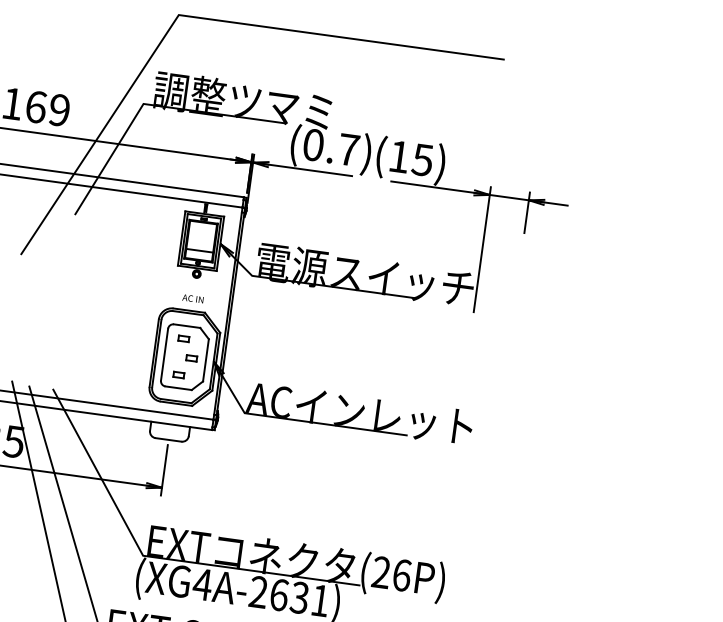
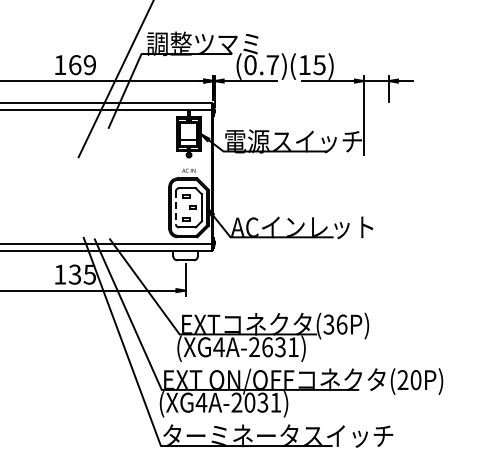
line: (163, 355) -> (175, 208), solid -> dashed
text: (380, 572) -> (328, 324), (26P) -> (36P)

